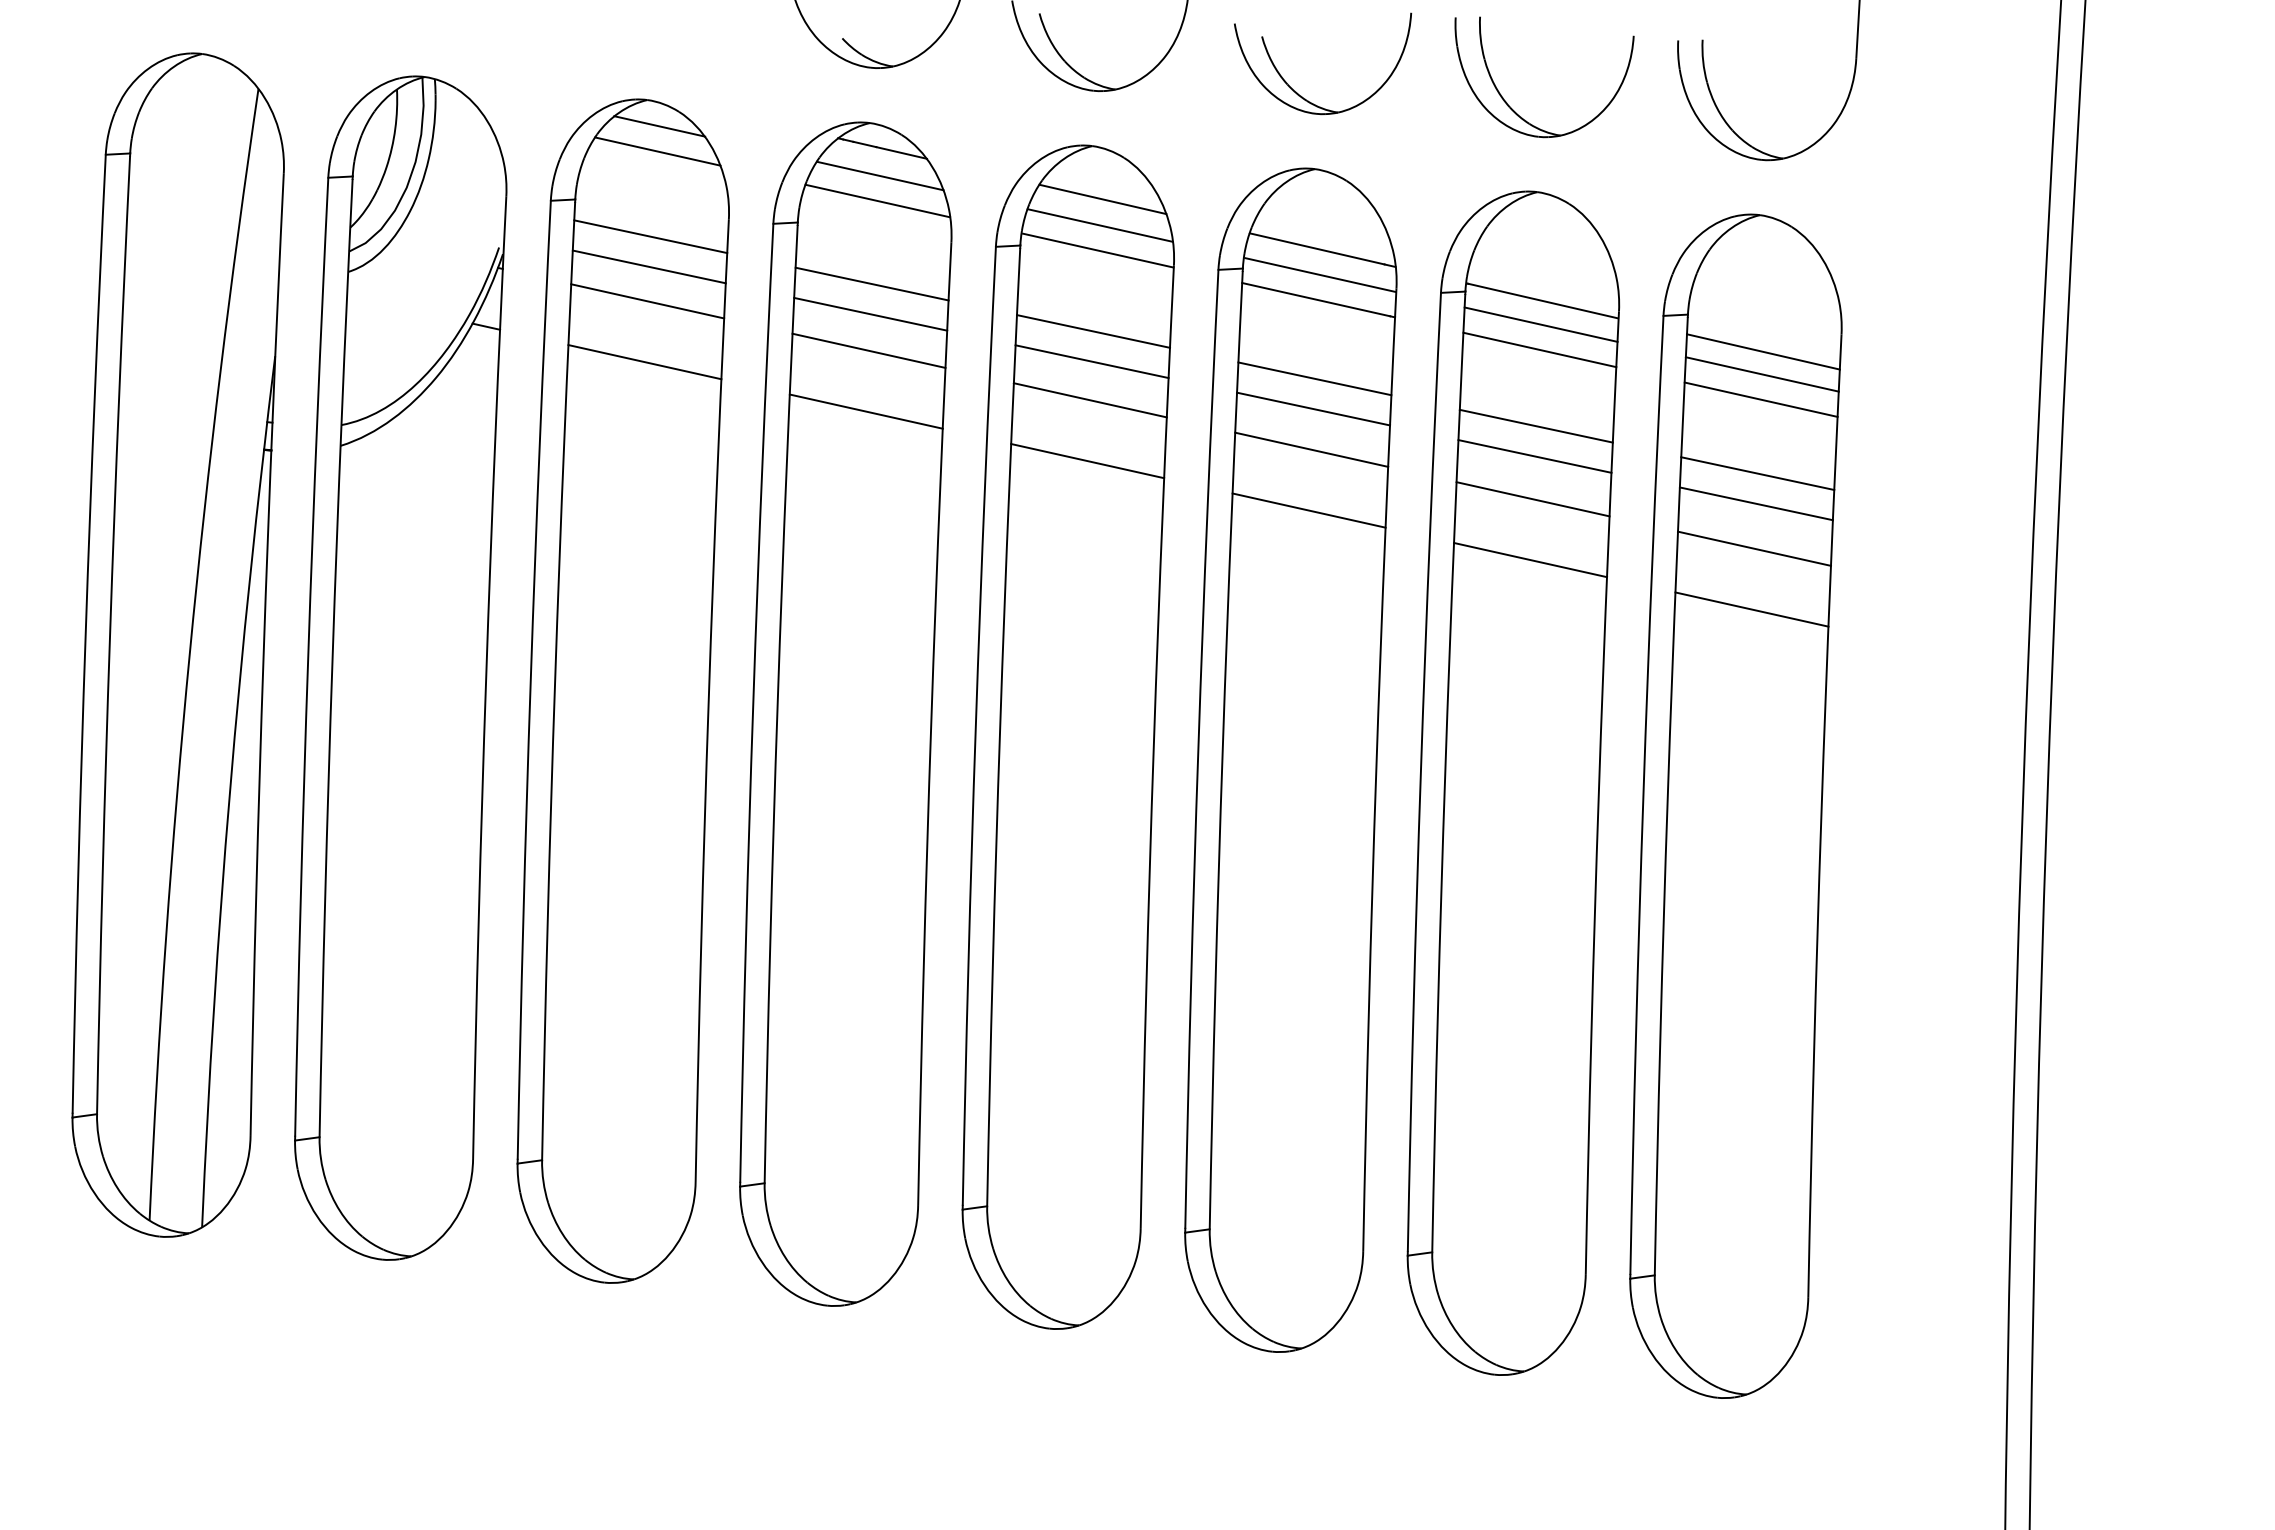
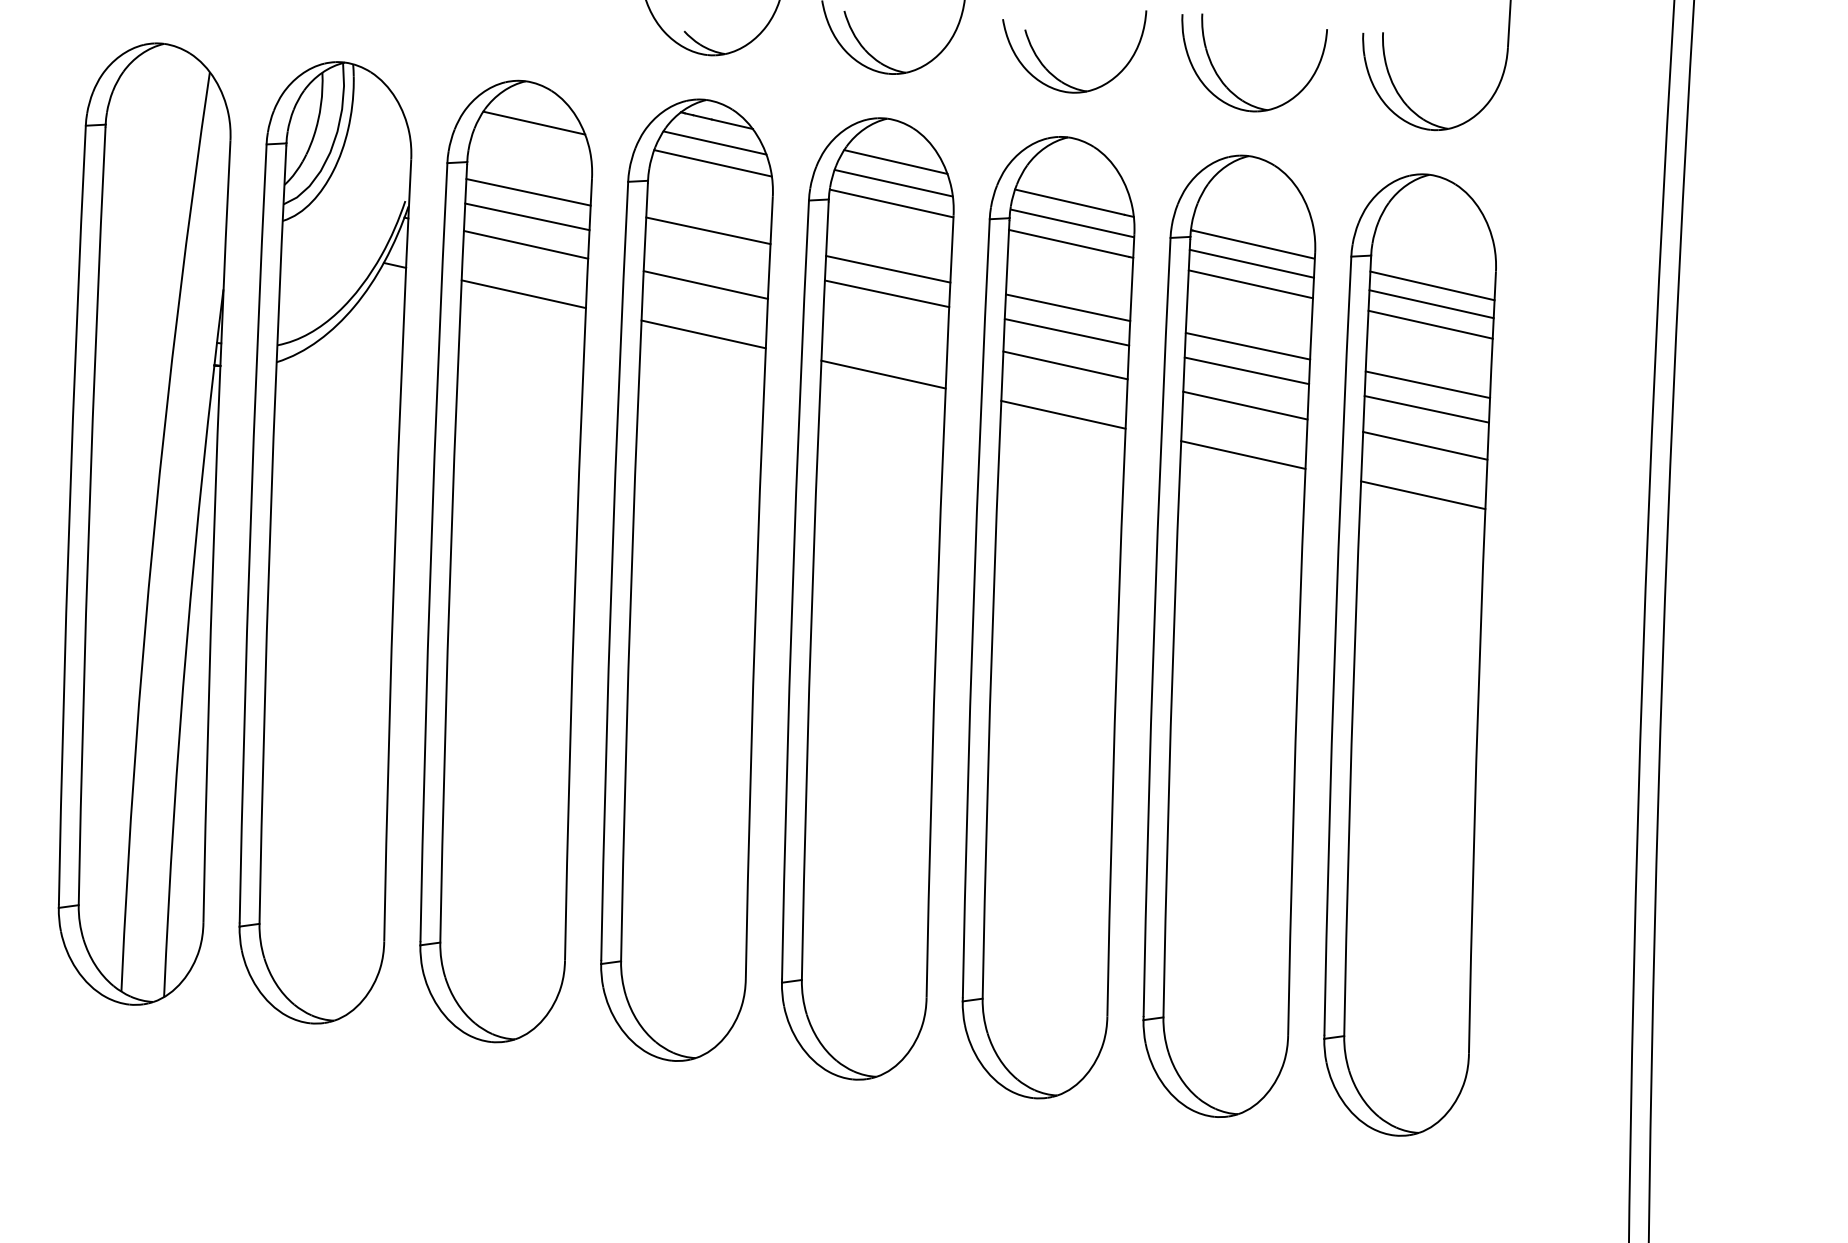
line: (659, 126) -> (535, 102), removed
line: (870, 313) -> (707, 254), removed
line: (1089, 400) -> (885, 325), removed

